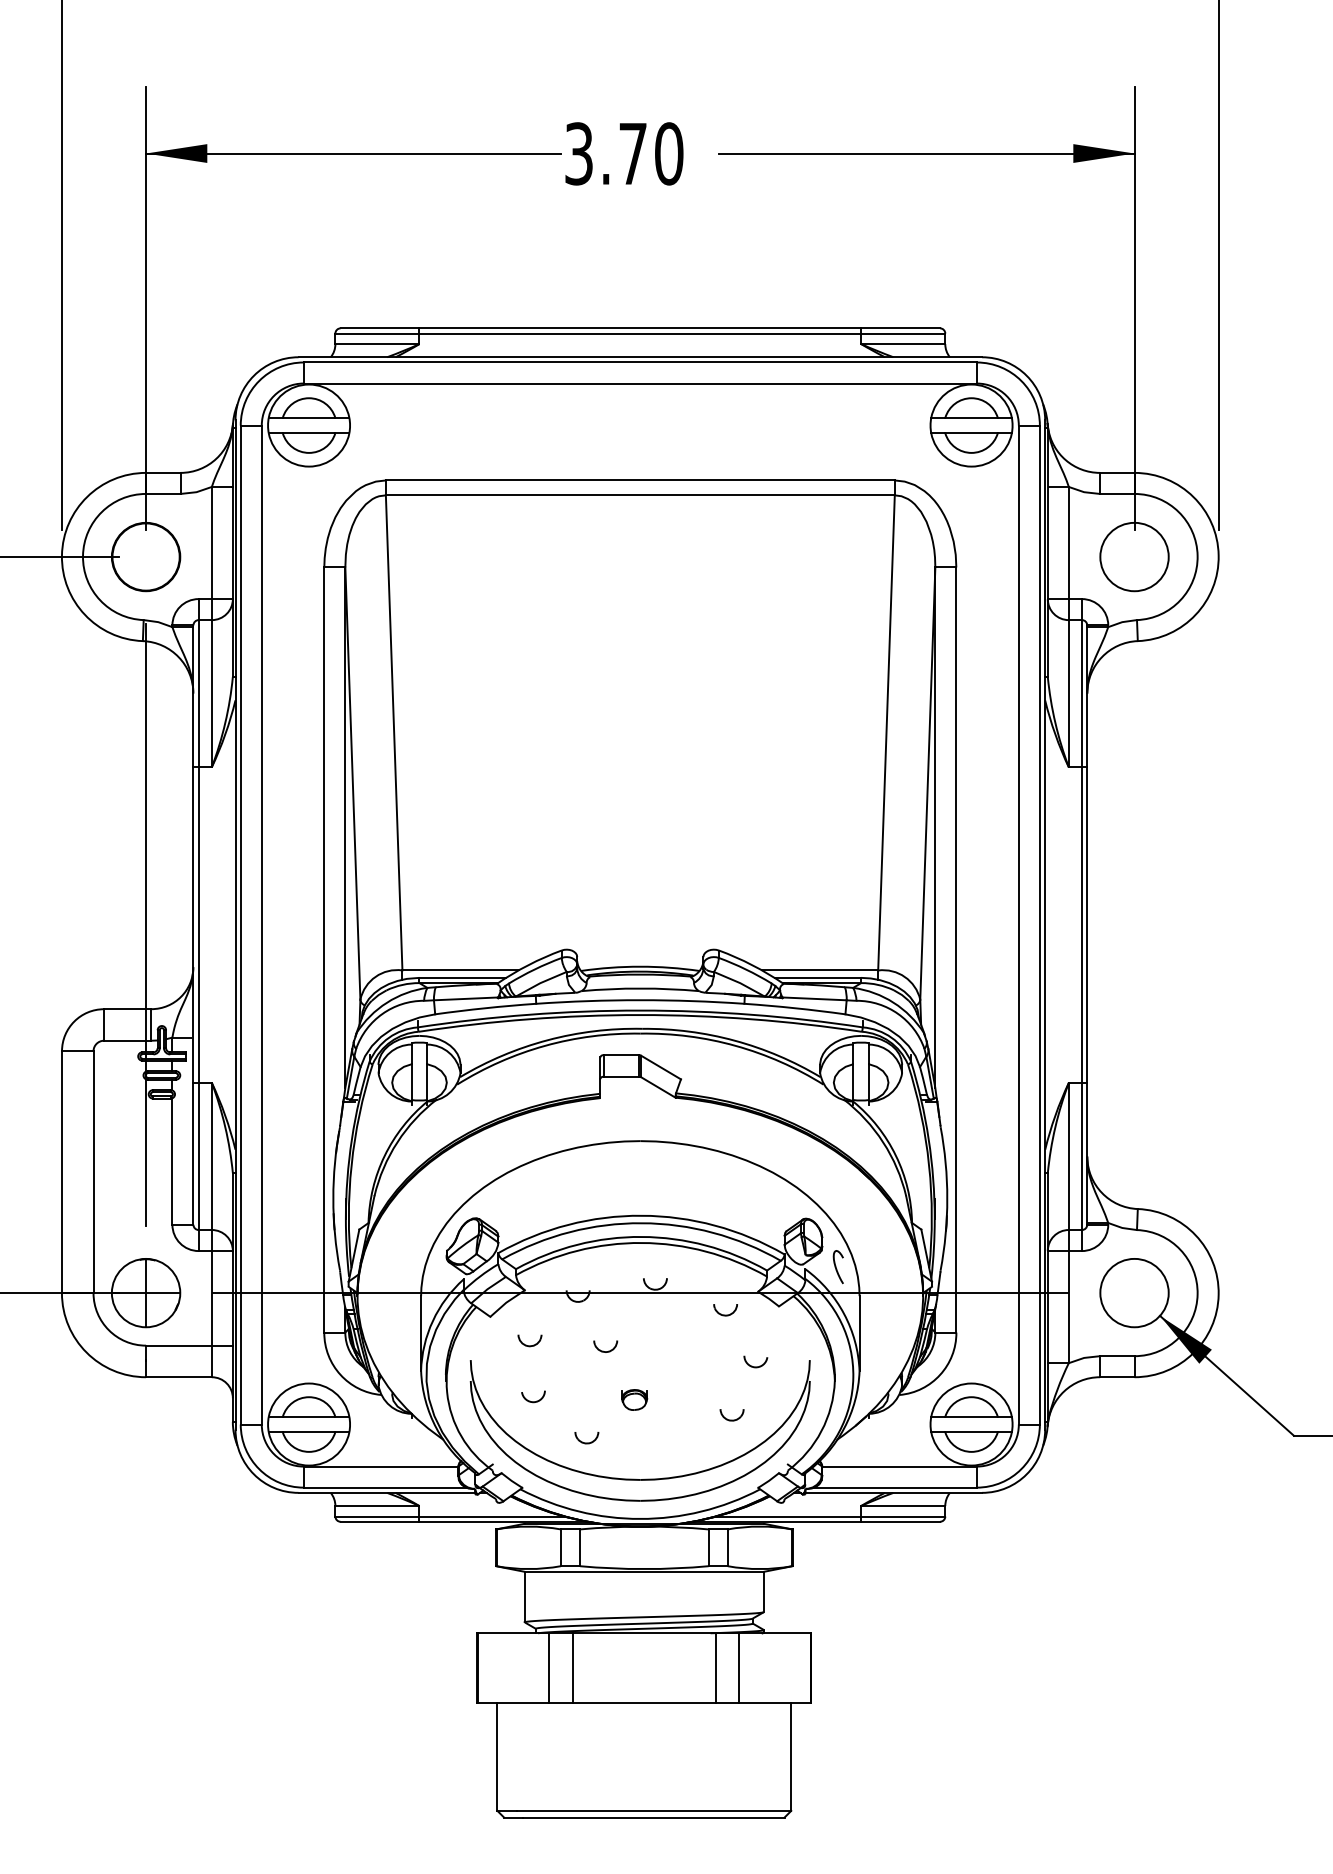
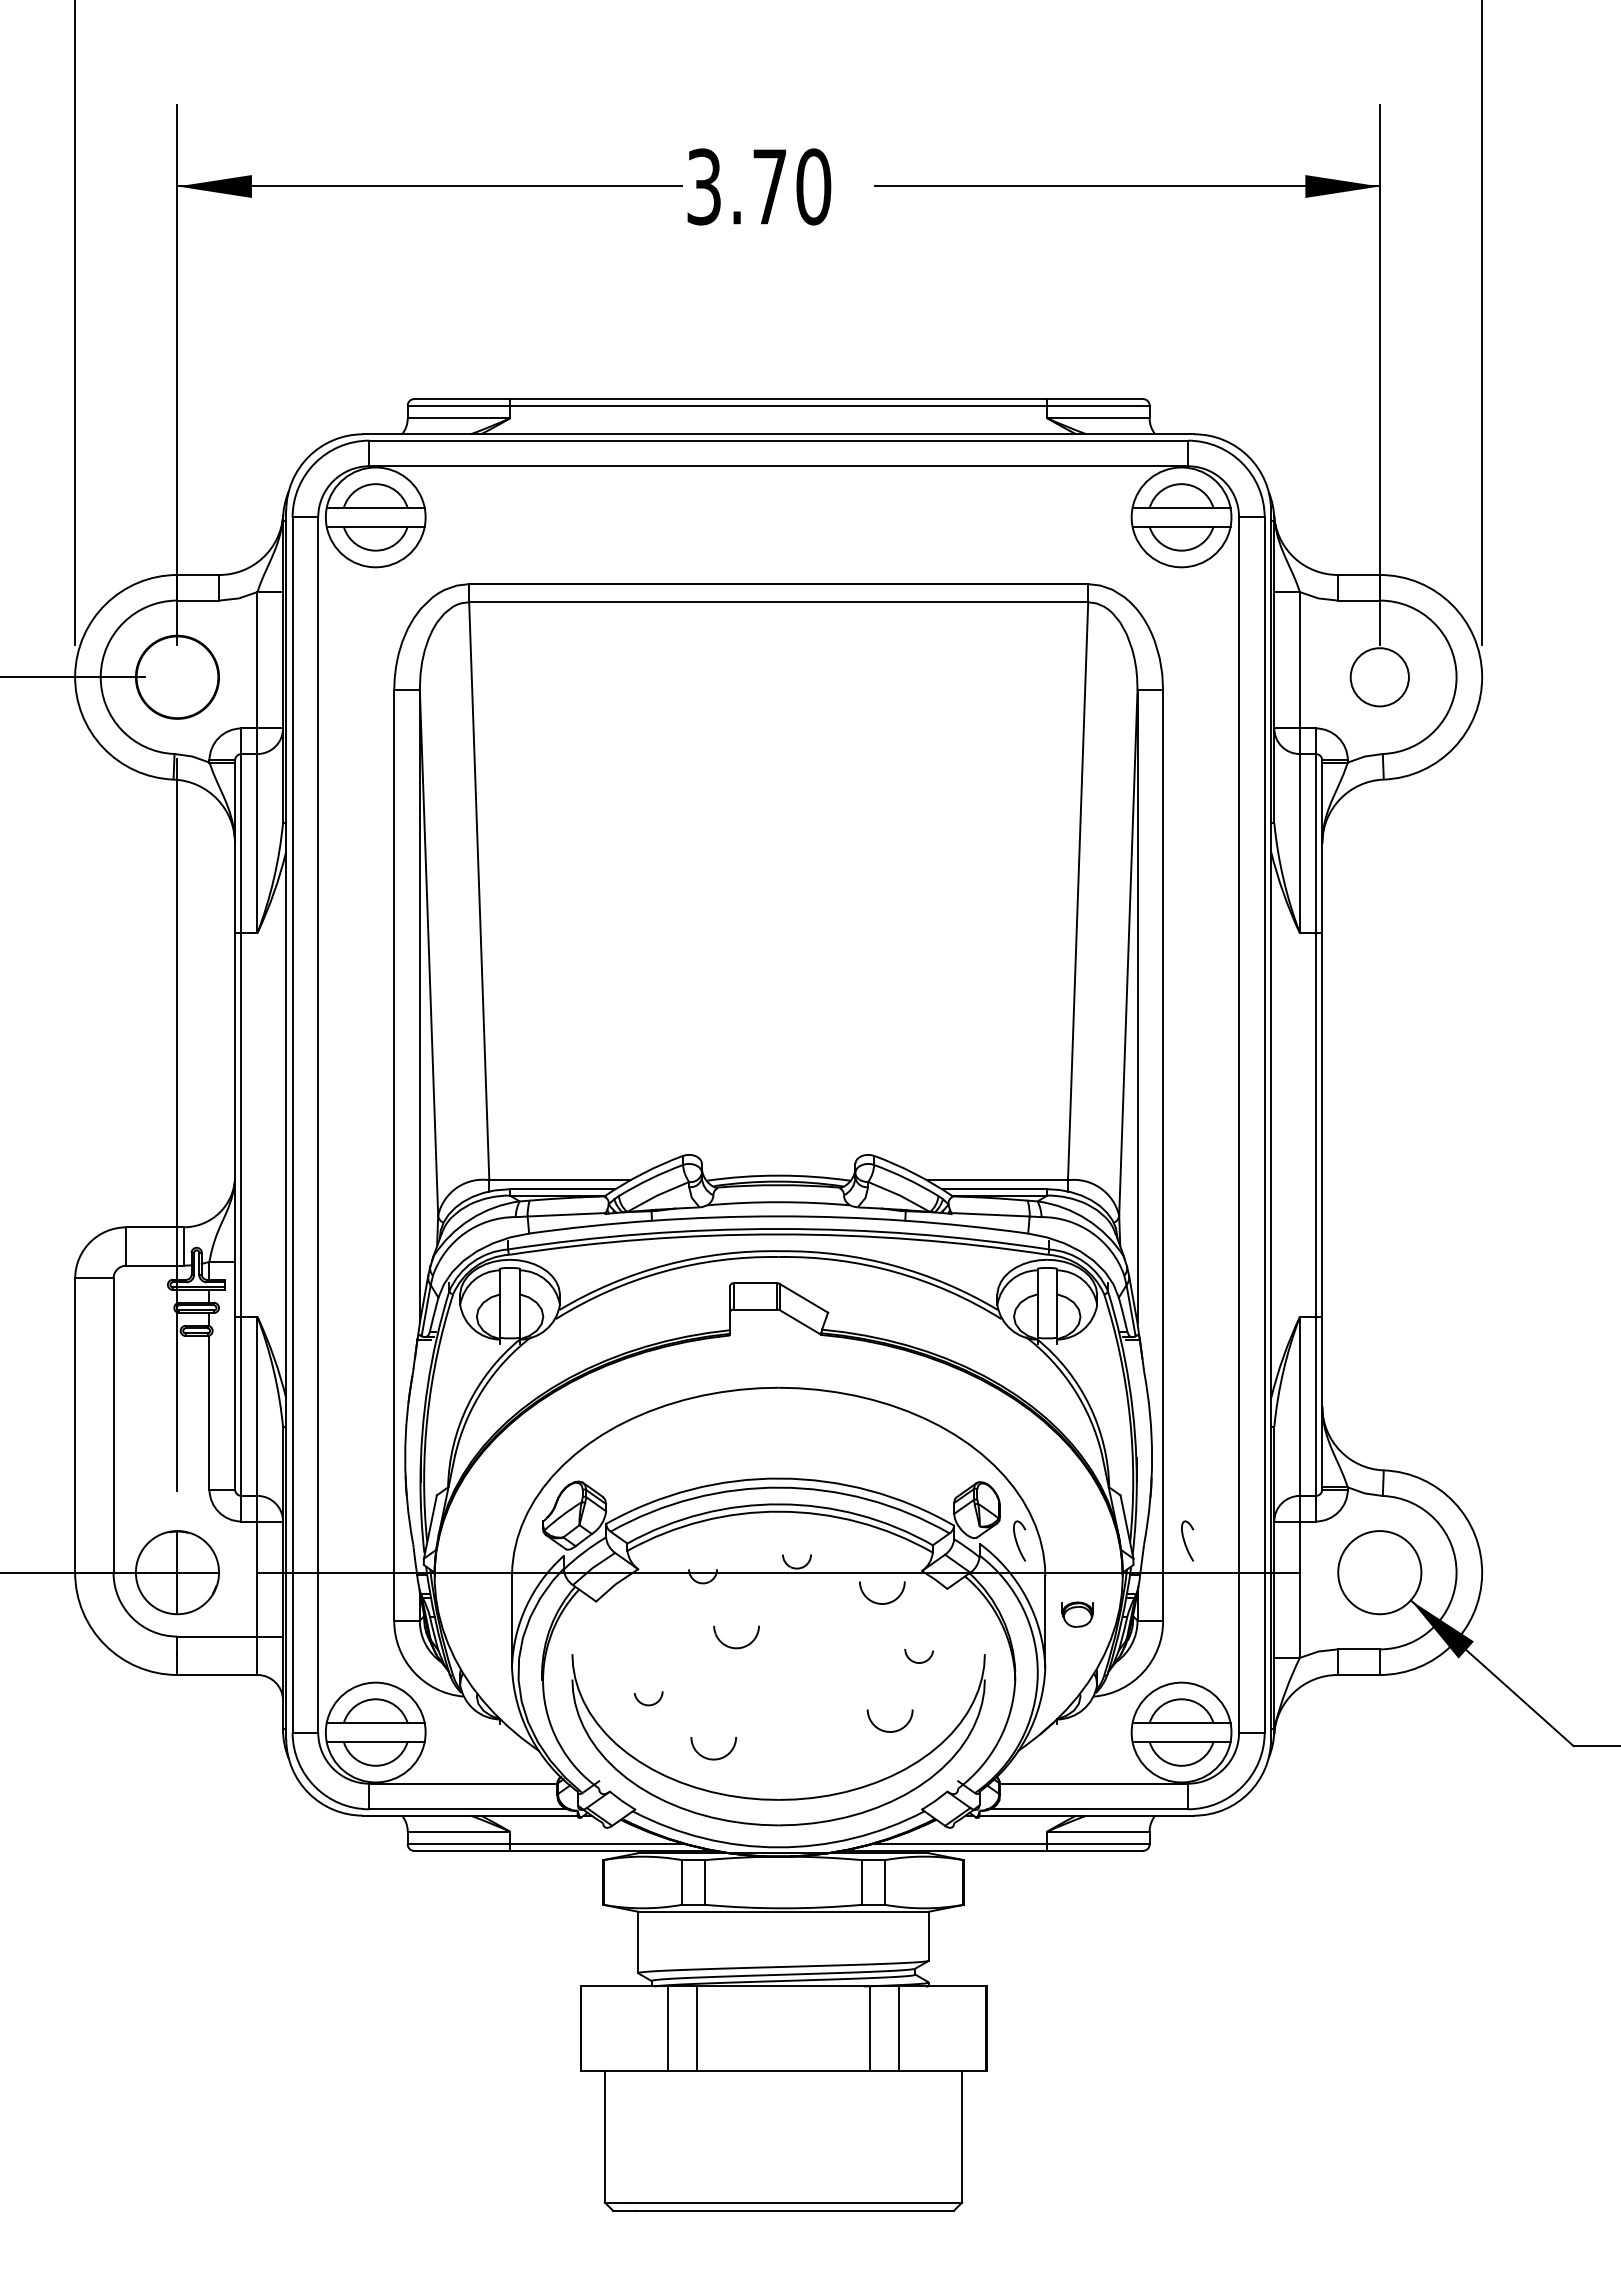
circle: (1134, 556) -> (1379, 676), size x0.7
curve: (974, 1267) -> (1185, 1541), added
part: (725, 1310) -> (882, 1593), size x1.6
part: (530, 1340) -> (644, 1630), removed
part: (605, 1346) -> (736, 1637), size x1.6
part: (634, 1399) -> (1077, 1614), moved
part: (732, 1414) -> (890, 1720), size x1.6
part: (586, 1437) -> (713, 1748), size x1.6

